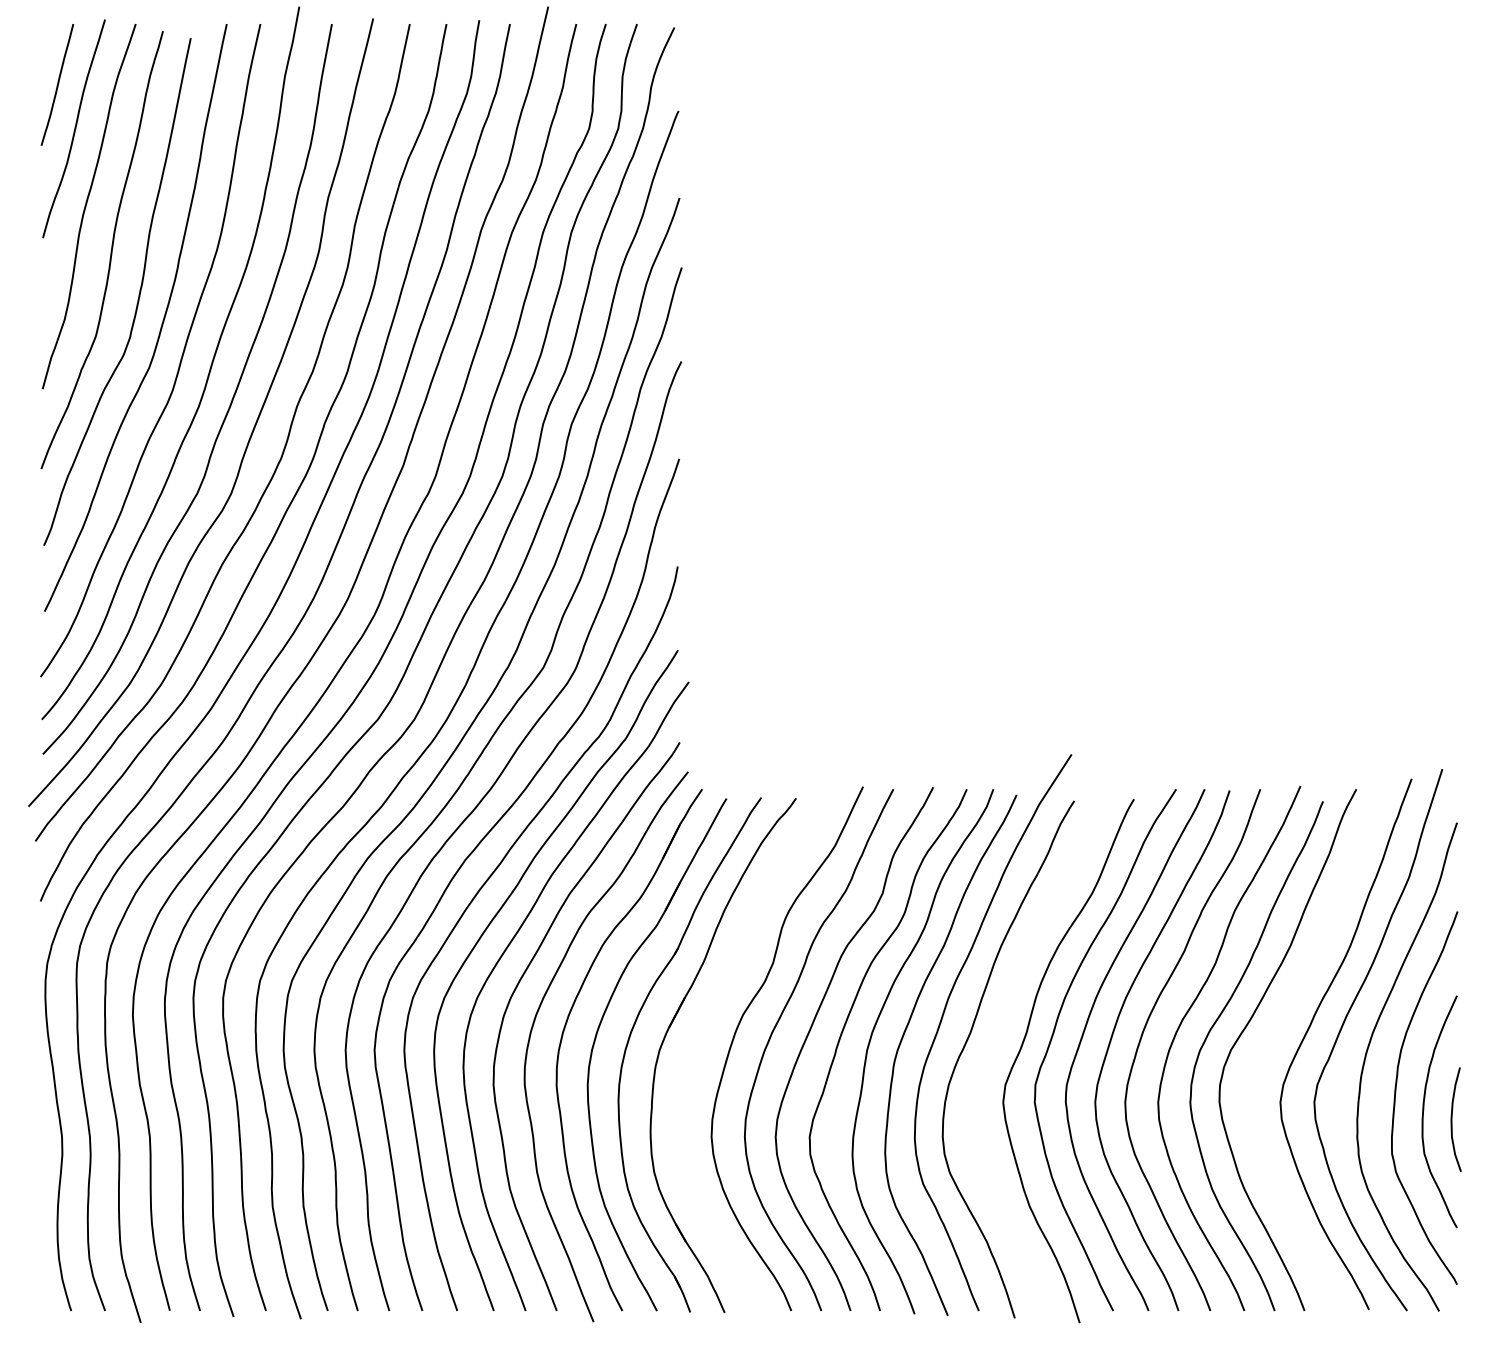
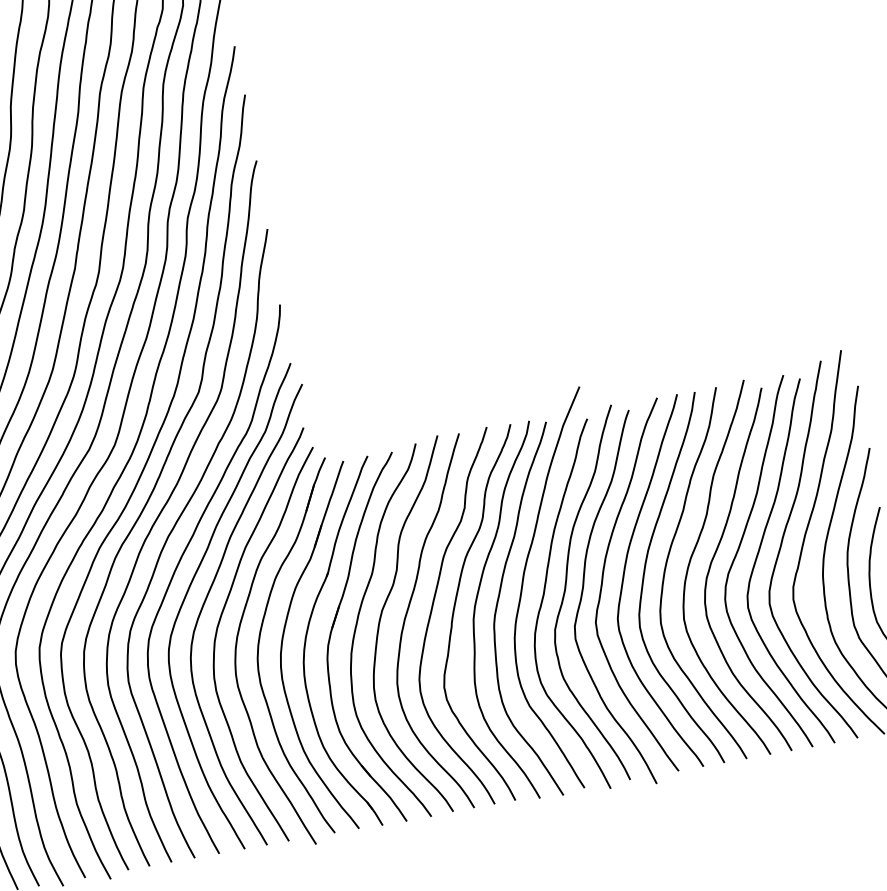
curve: (705, 1027) -> (357, 624), added
curve: (1002, 1031) -> (566, 589), added
curve: (1275, 1034) -> (757, 557), added

